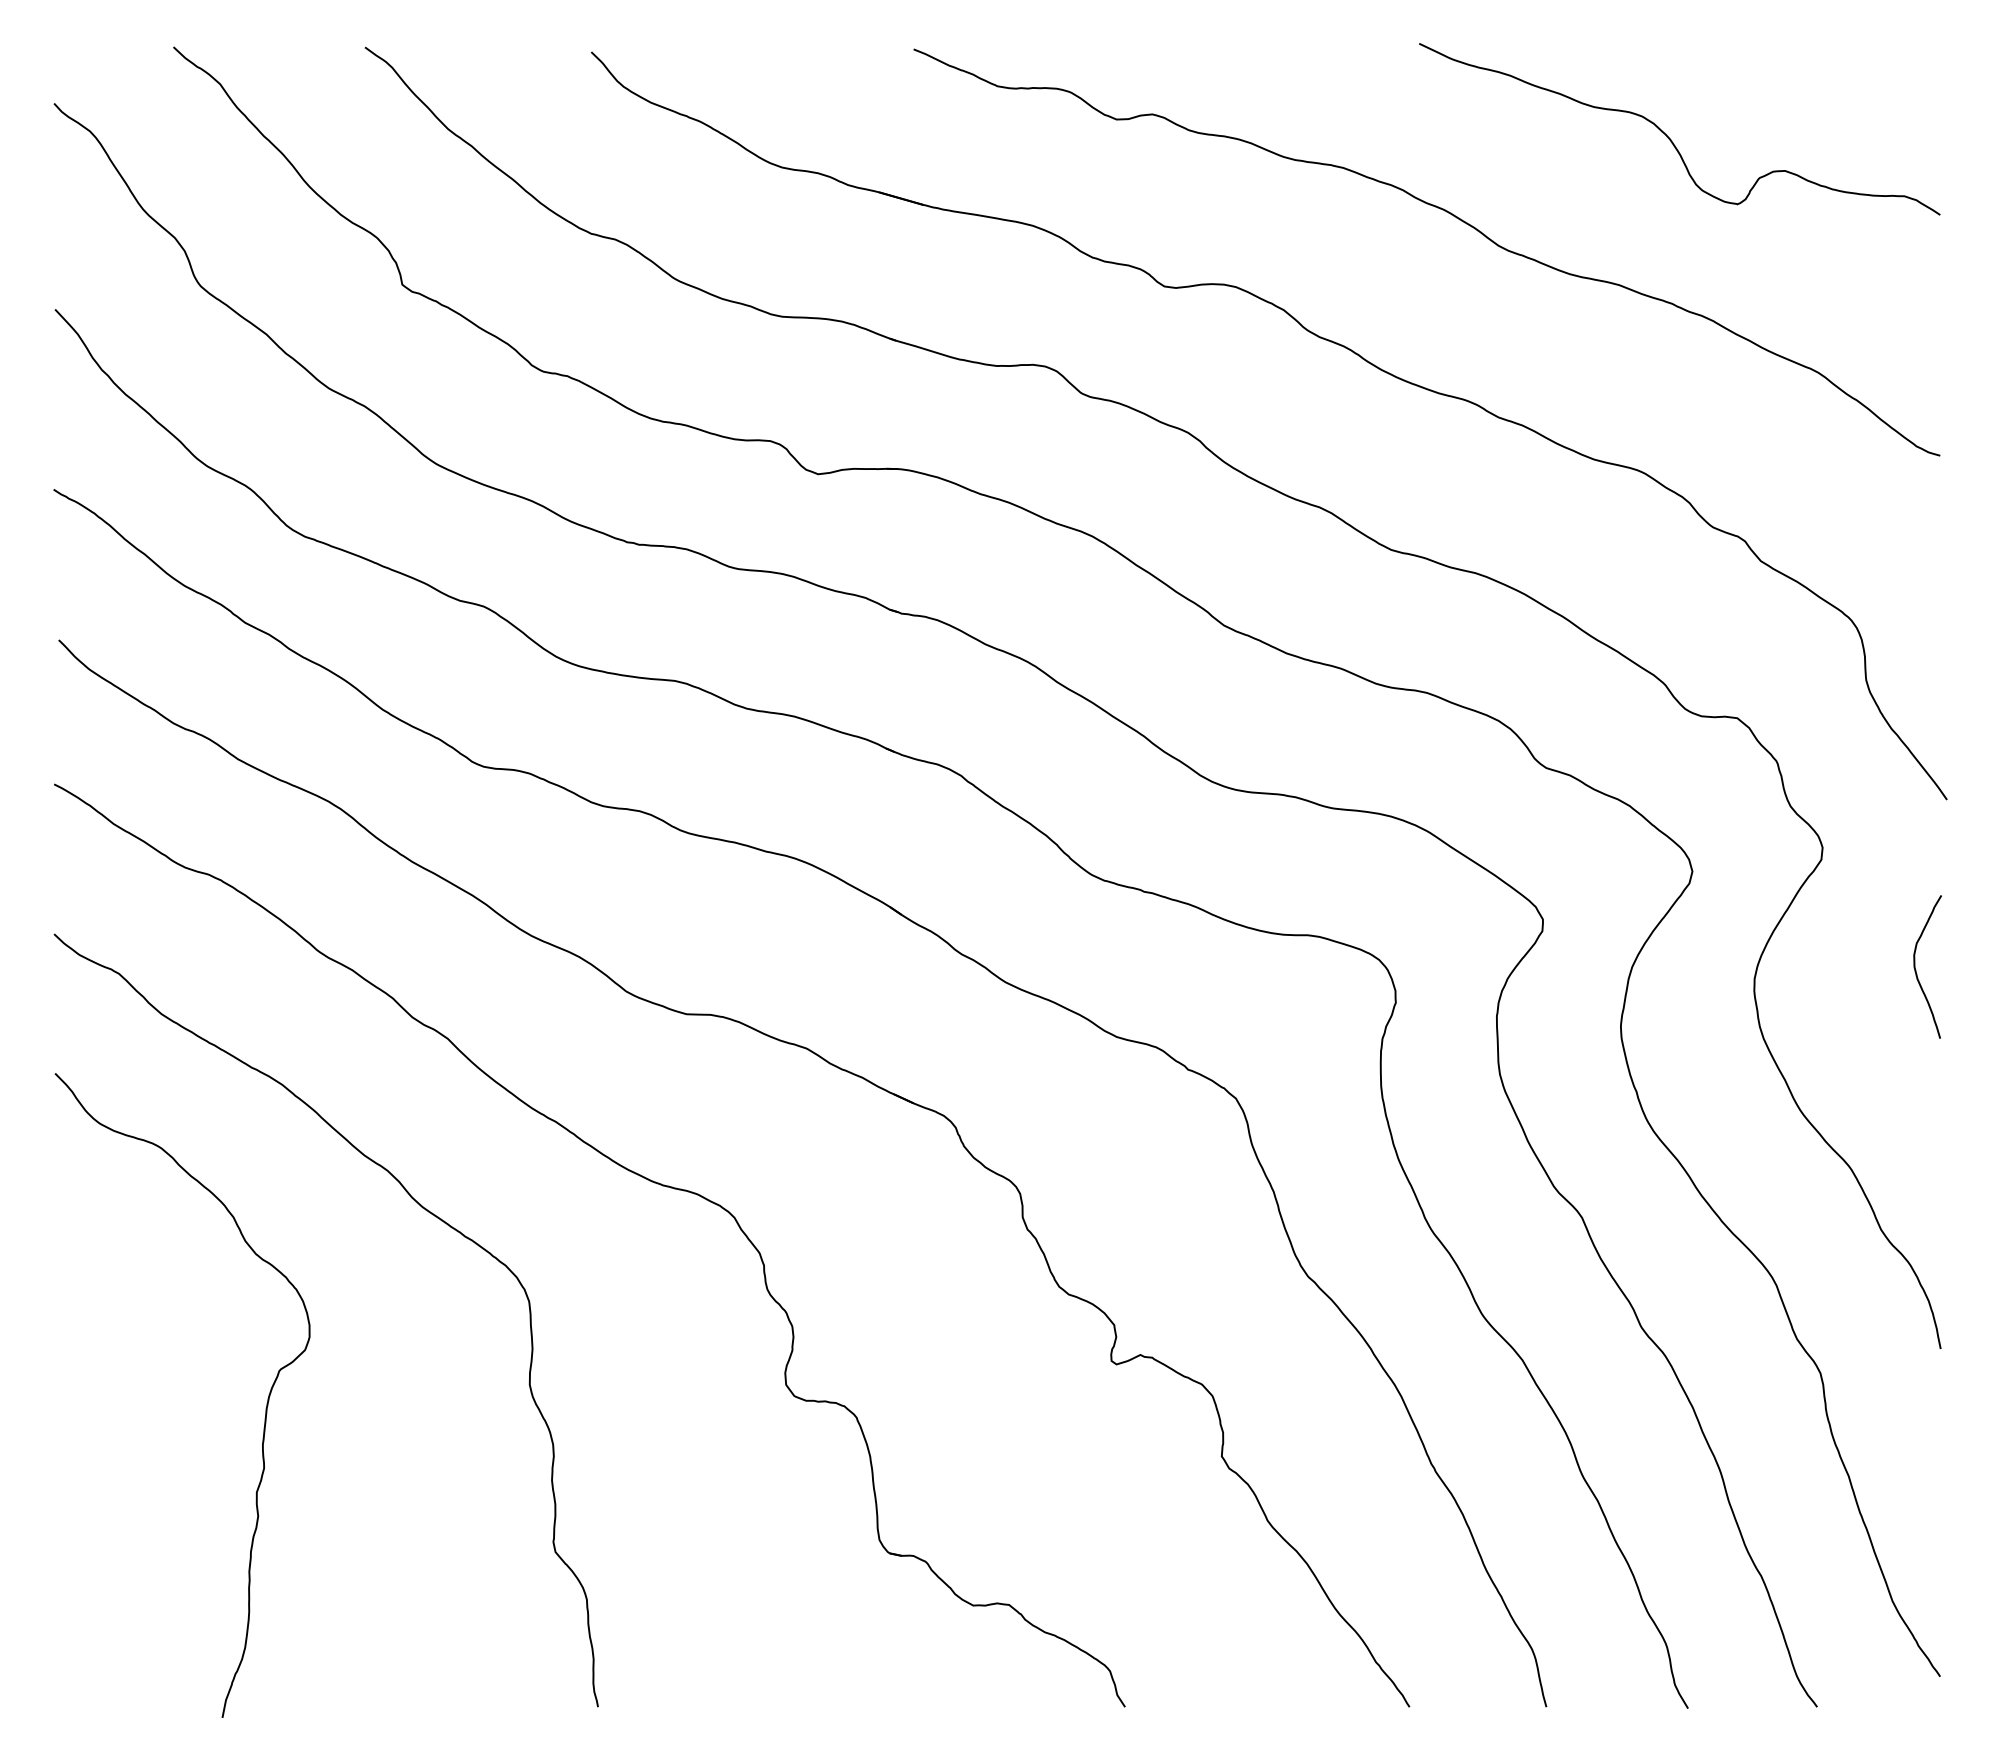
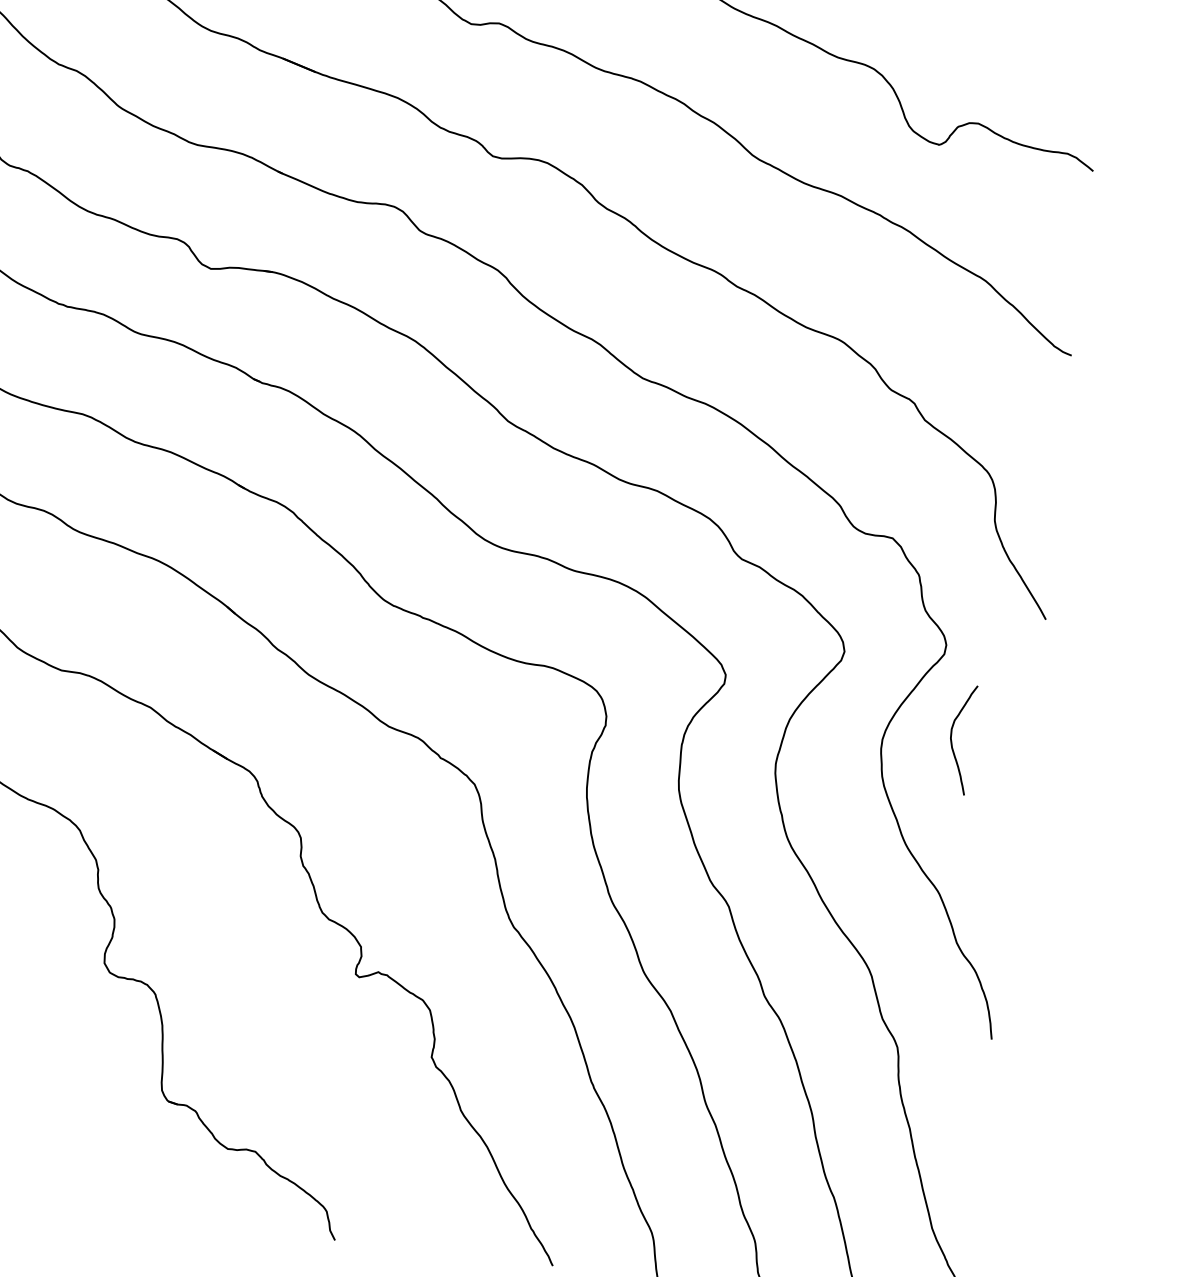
curve: (1916, 969) -> (952, 740), moved

